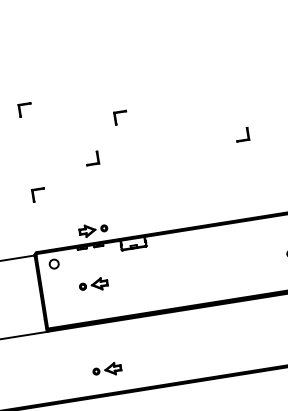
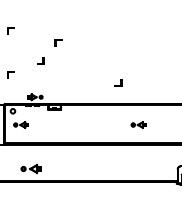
part: (242, 133) -> (118, 82), moved
part: (92, 284) -> (20, 124), moved
part: (105, 369) -> (30, 168), size x1.4

